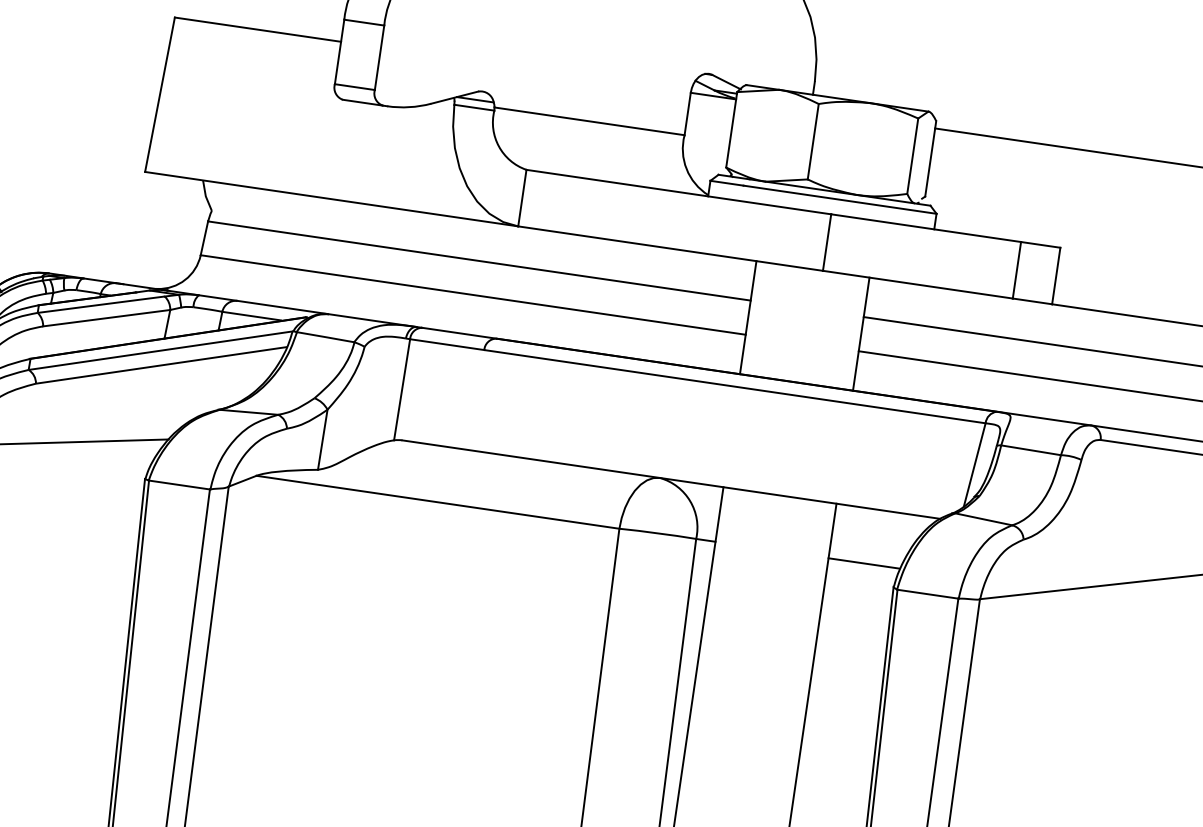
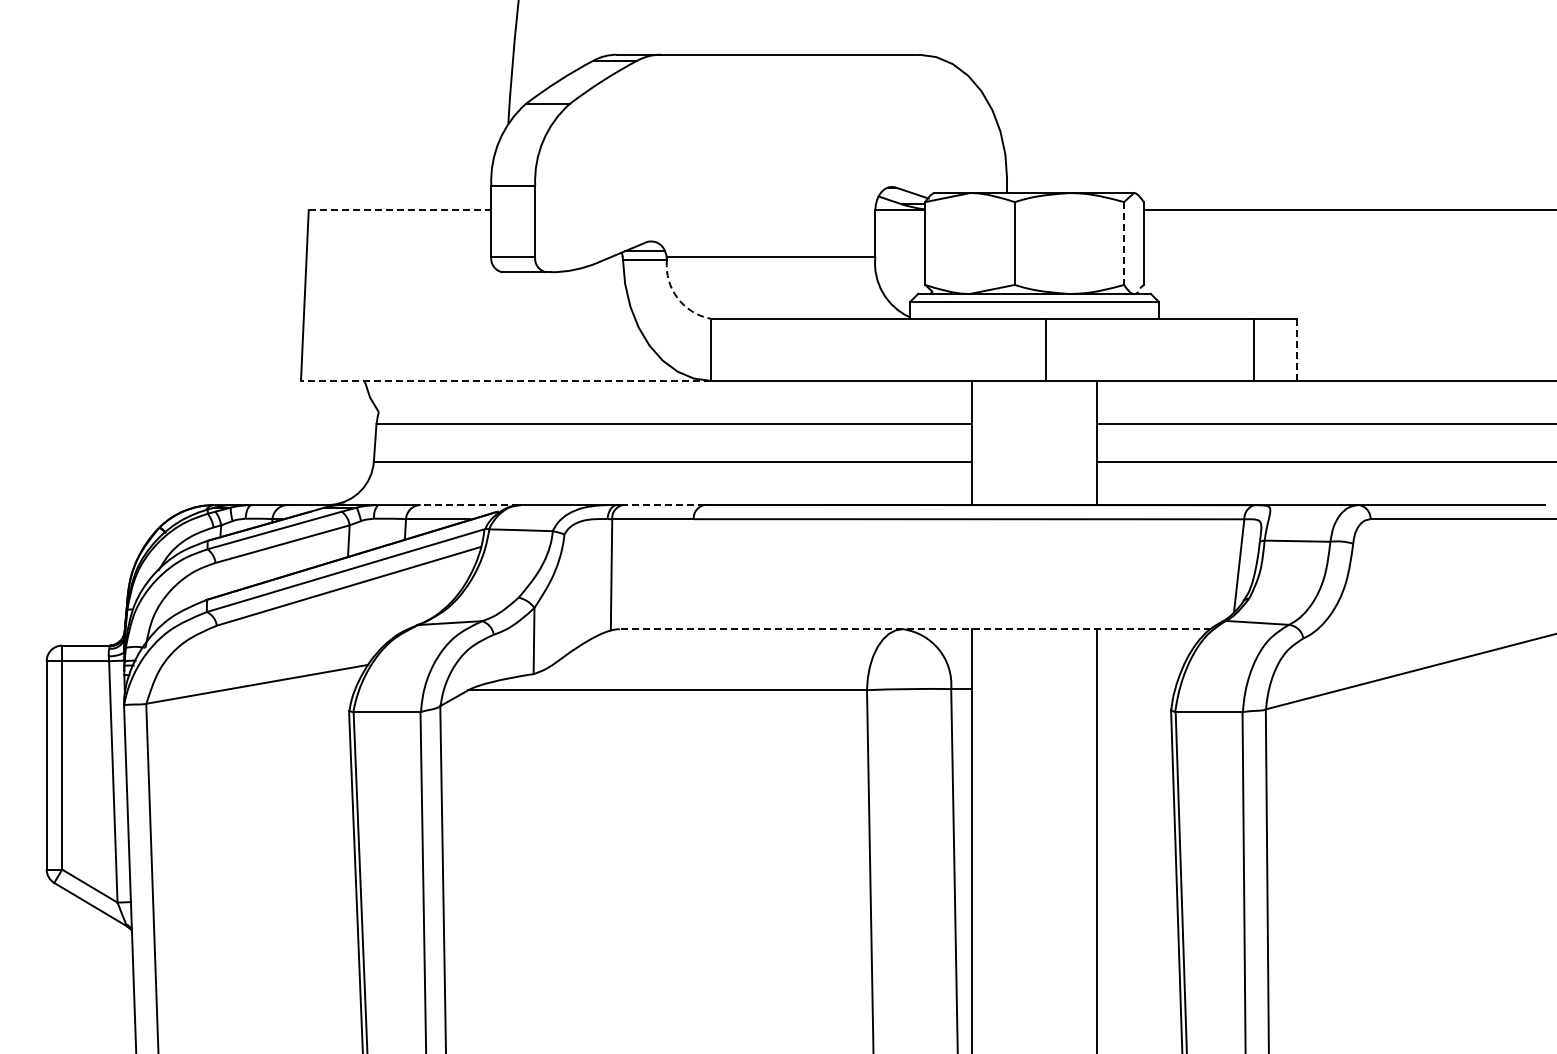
line: (258, 30) -> (400, 210), solid -> dashed
arc: (499, 146) -> (677, 297), solid -> dashed
line: (913, 157) -> (1124, 244), solid -> dashed
line: (331, 198) -> (505, 380), solid -> dashed
line: (1056, 275) -> (1297, 349), solid -> dashed
line: (281, 307) -> (469, 505), solid -> dashed
line: (458, 333) -> (663, 505), solid -> dashed
line: (670, 479) -> (914, 629), solid -> dashed
line: (863, 563) -> (1135, 689), removed

